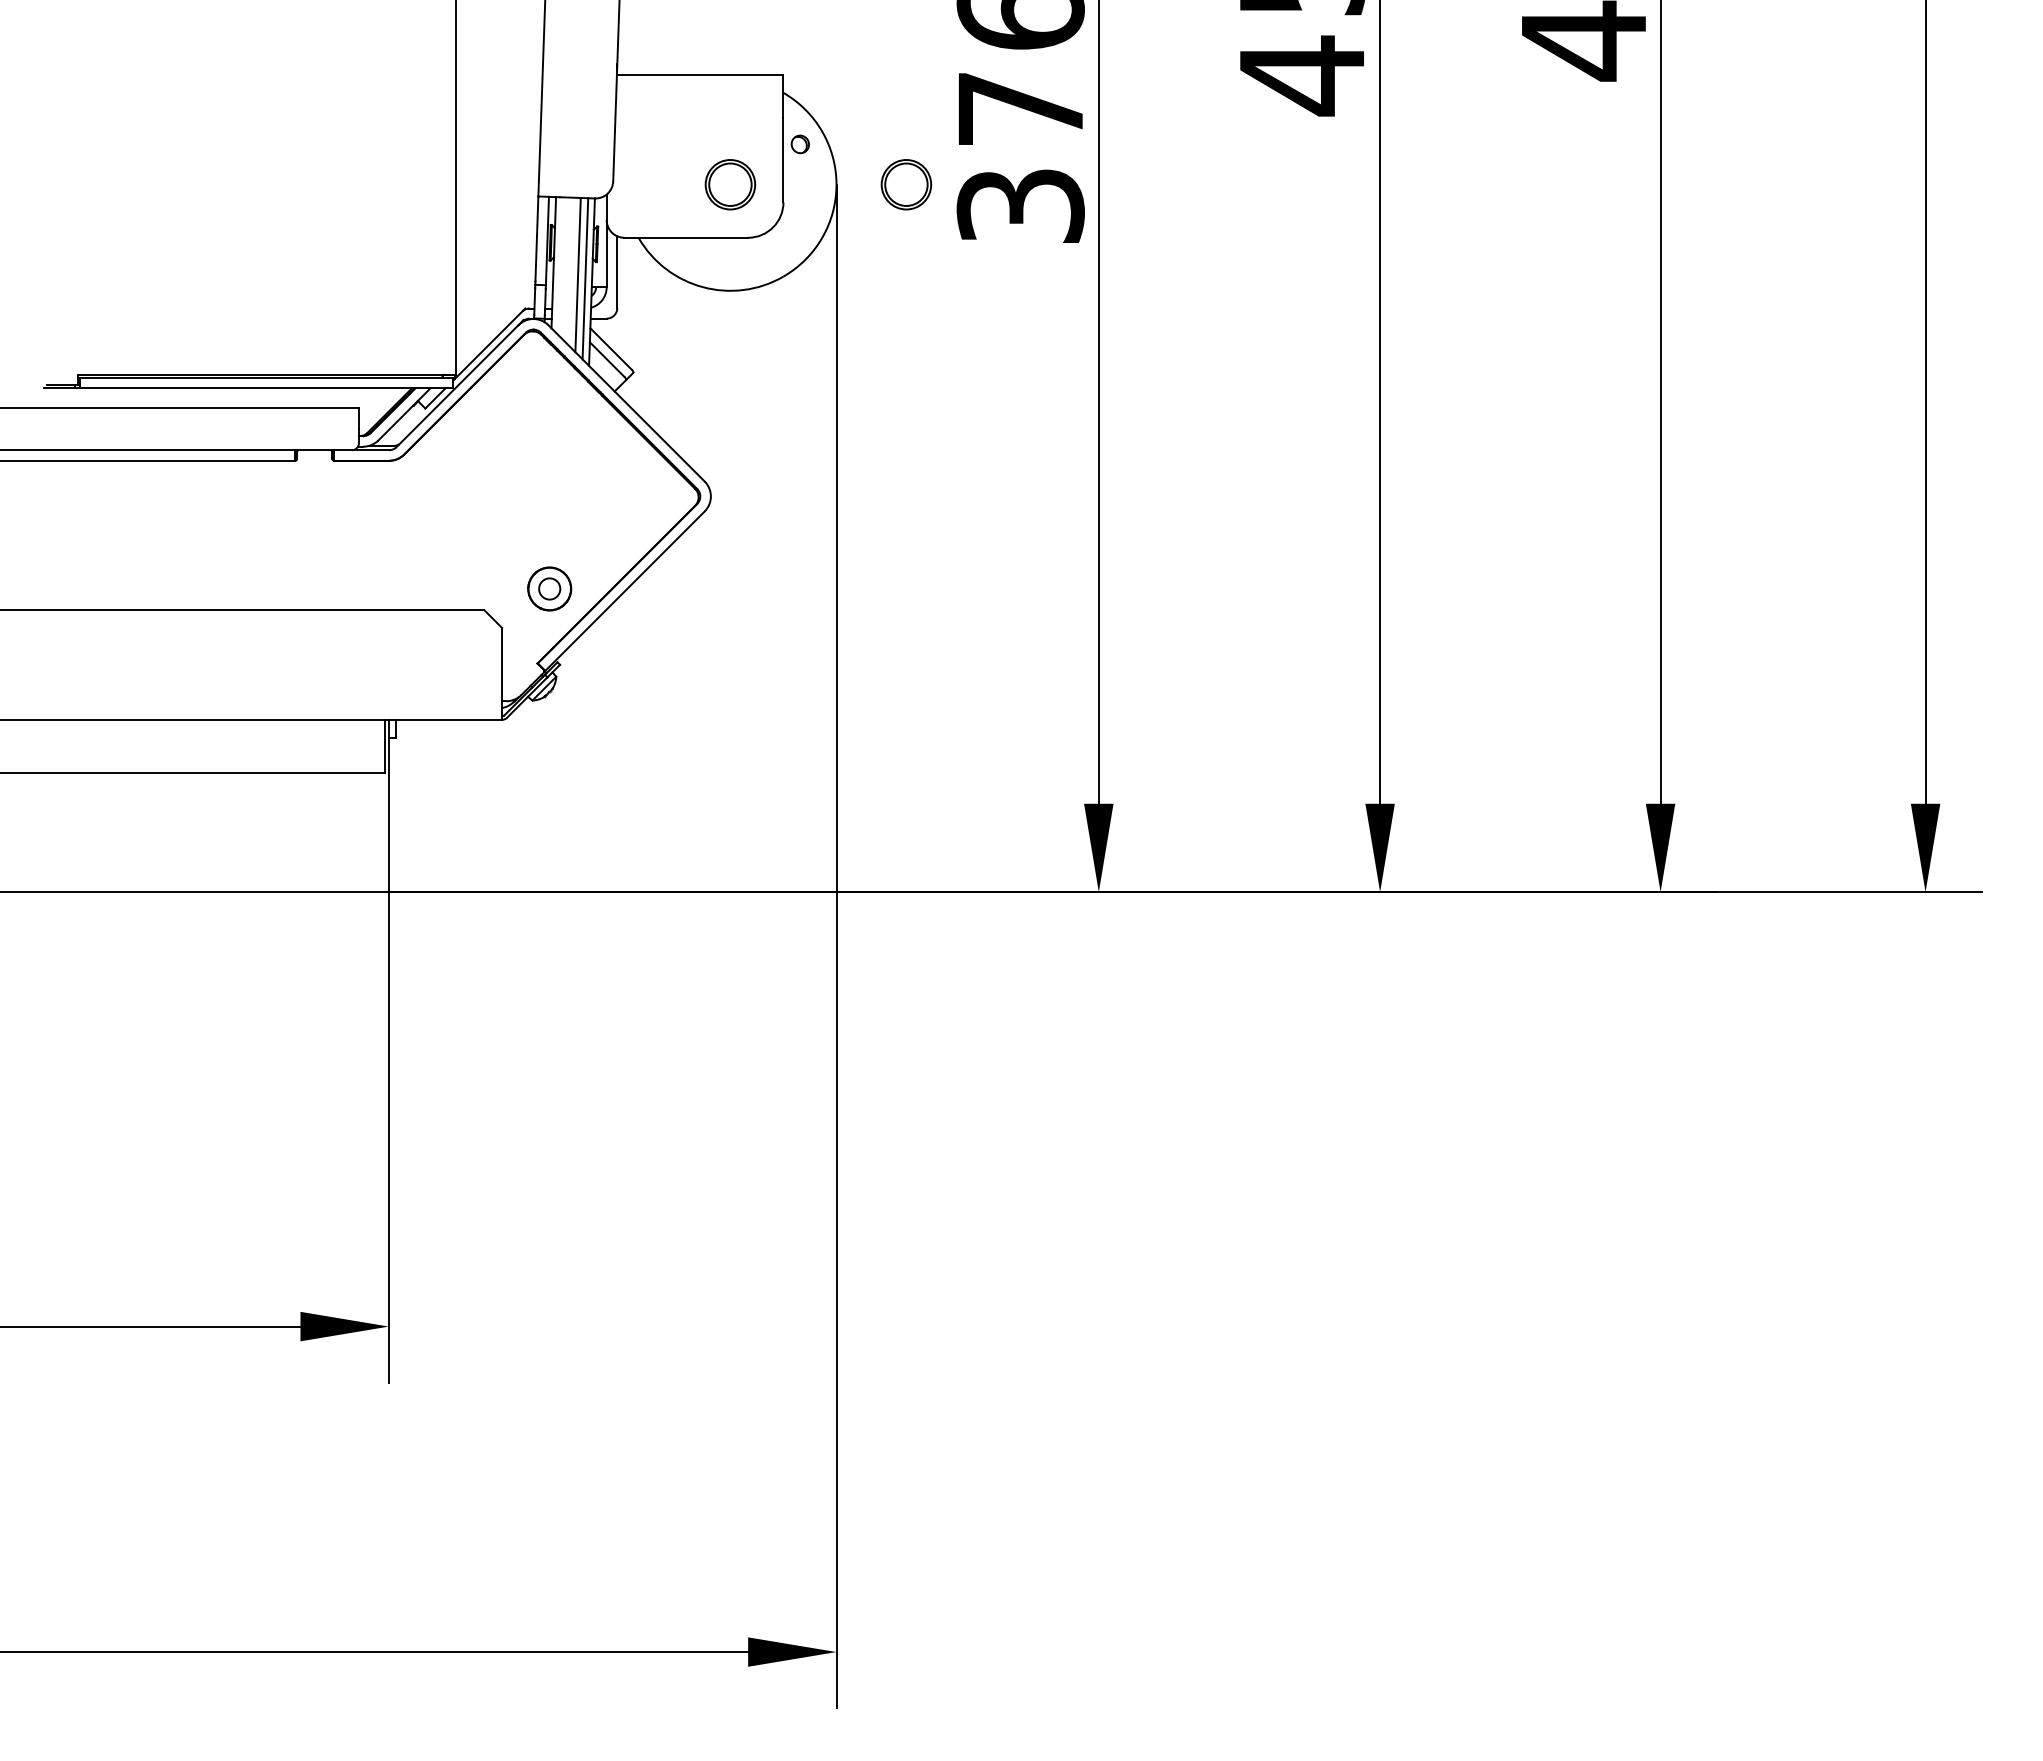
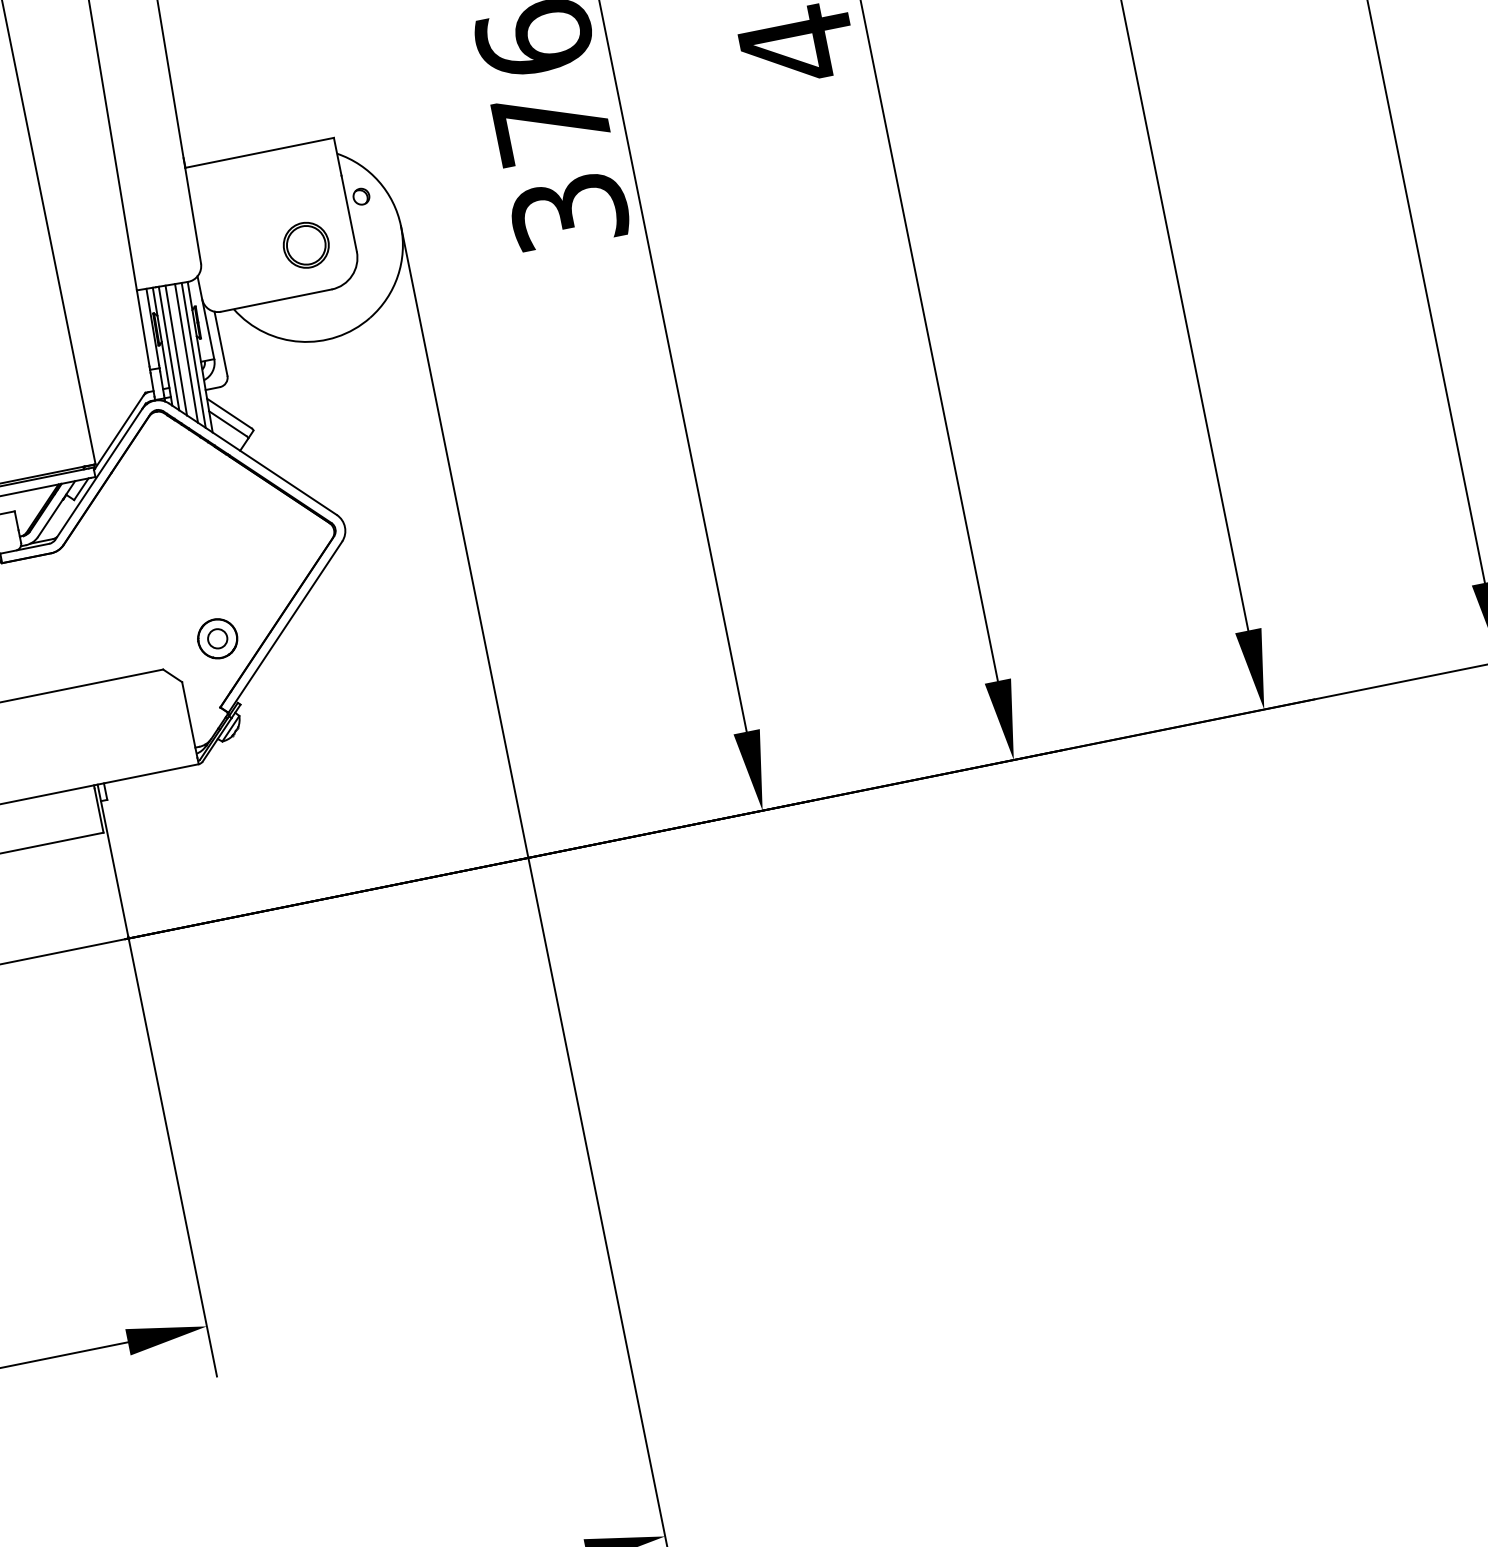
part: (906, 184) -> (463, 213), removed
line: (559, 265) -> (168, 348), added
line: (567, 269) -> (176, 350), added

